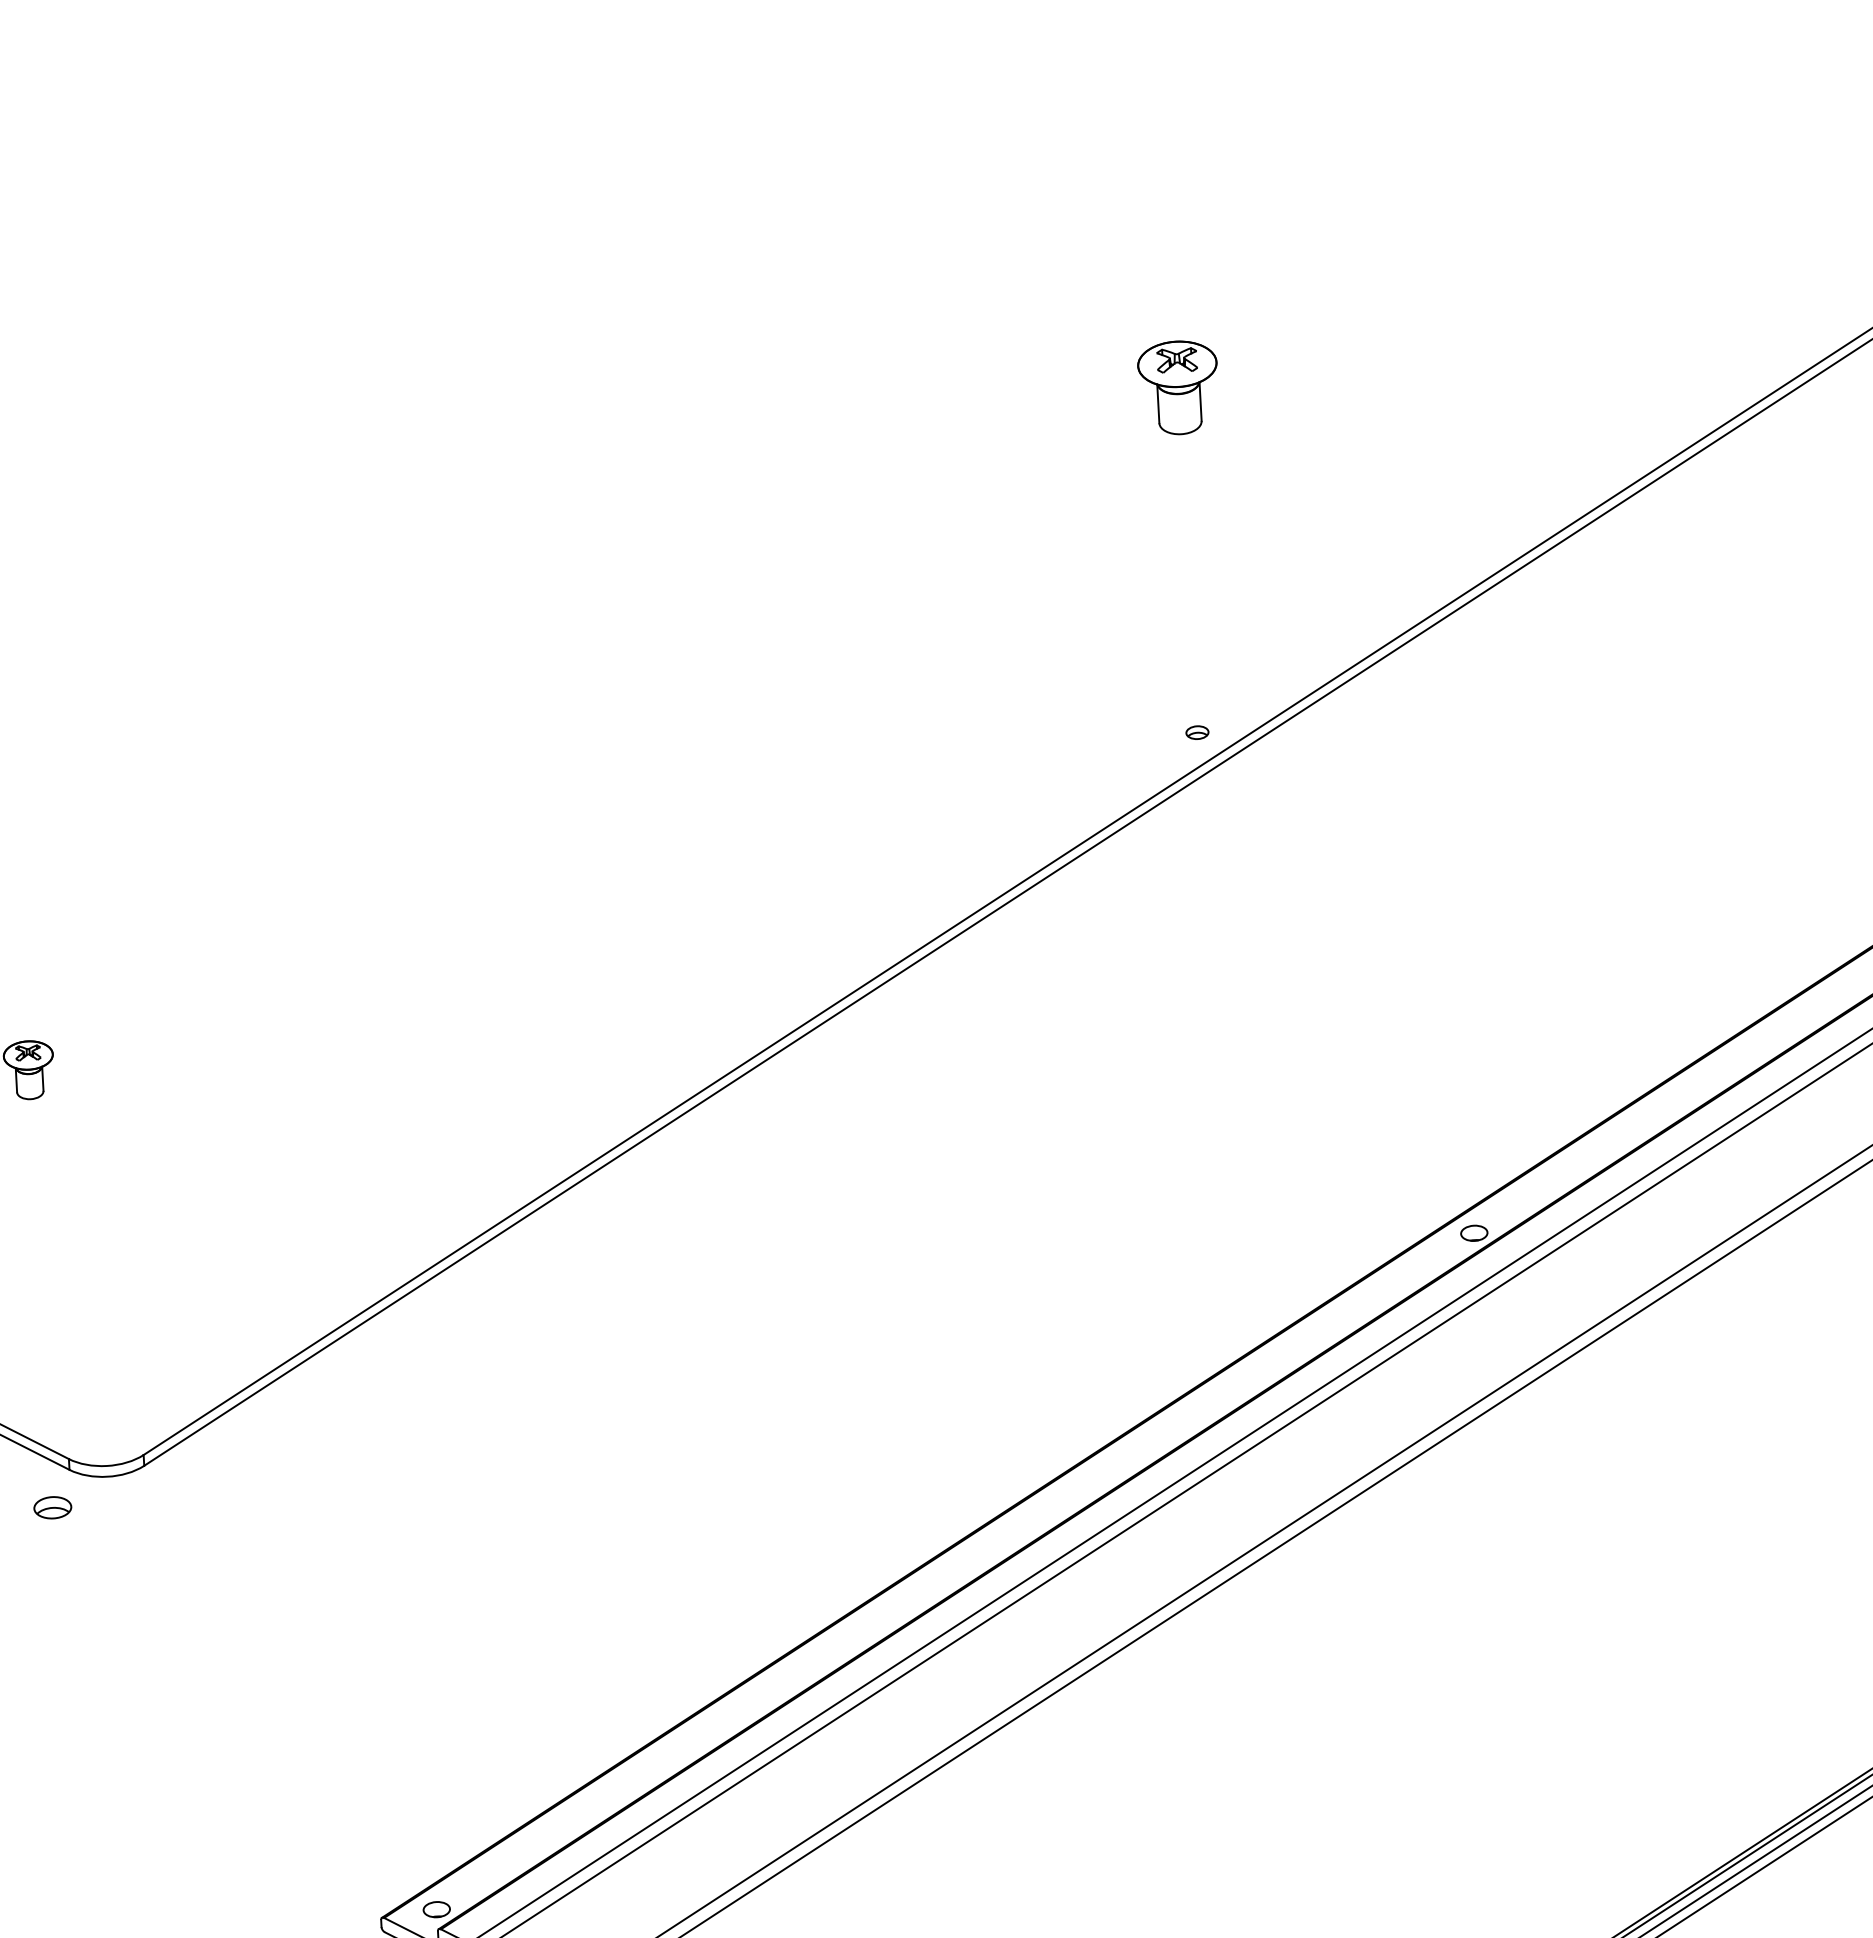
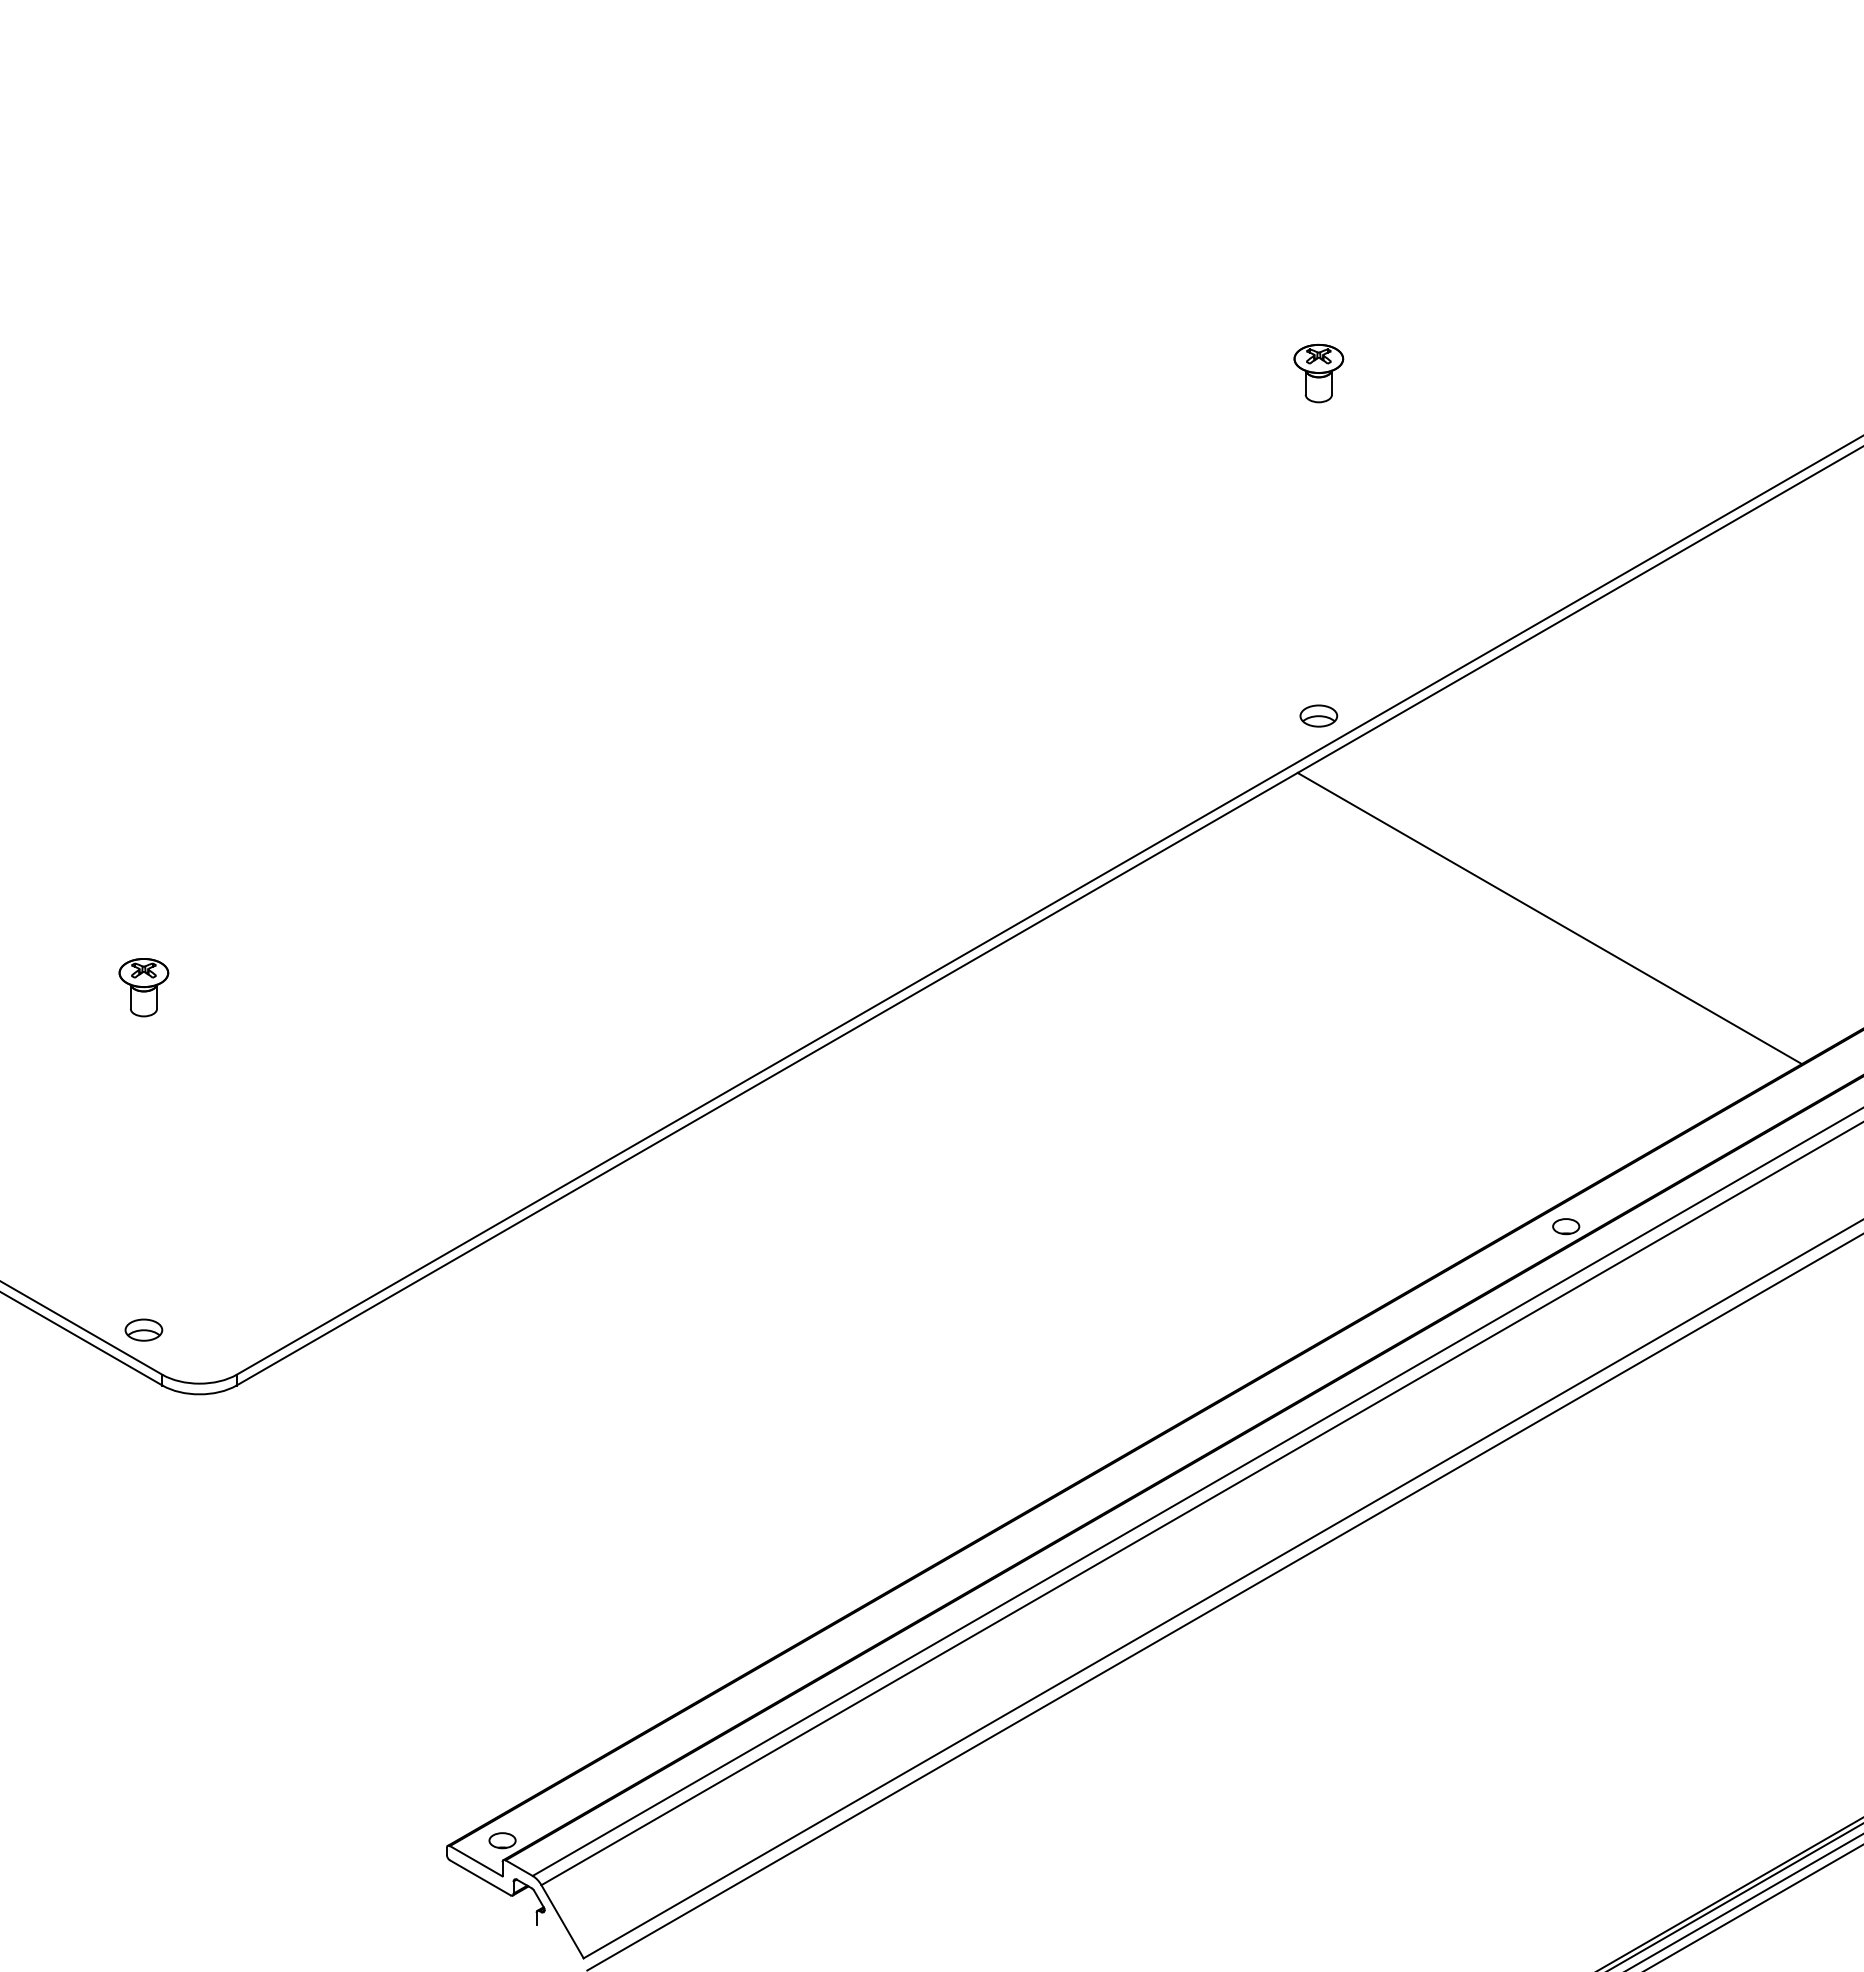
part: (1178, 387) -> (1318, 373), size x0.62
part: (1197, 732) -> (1318, 715), size x1.67
line: (1440, 923) -> (1549, 918), added
part: (52, 1507) -> (143, 1329), moved

